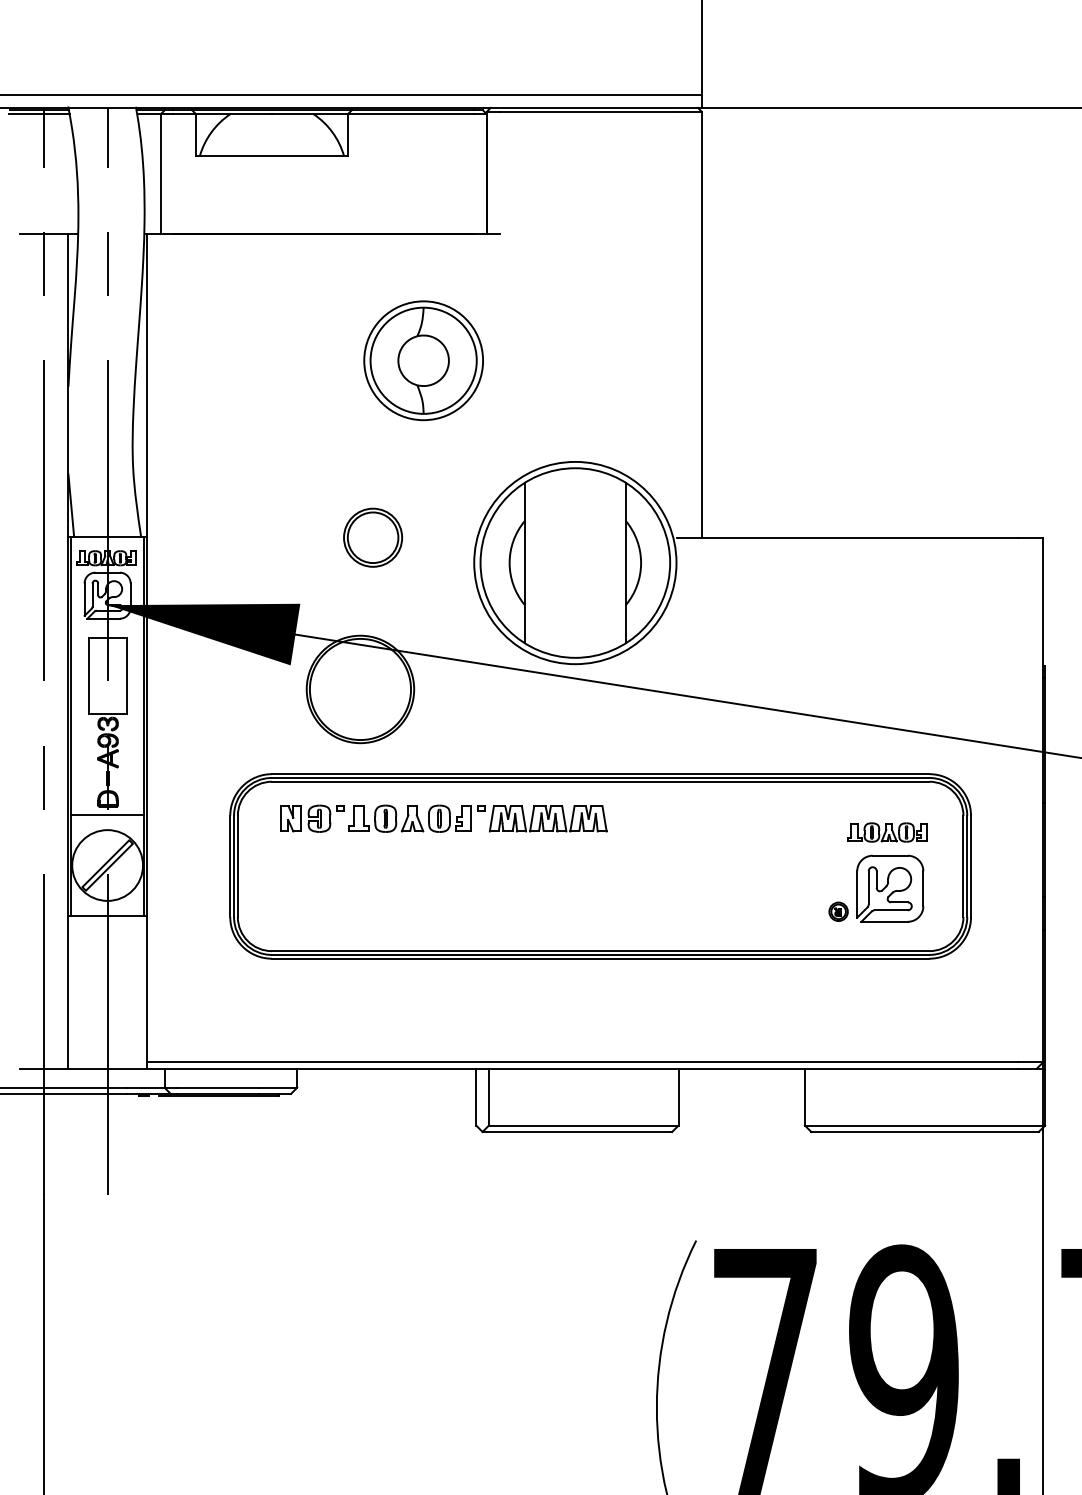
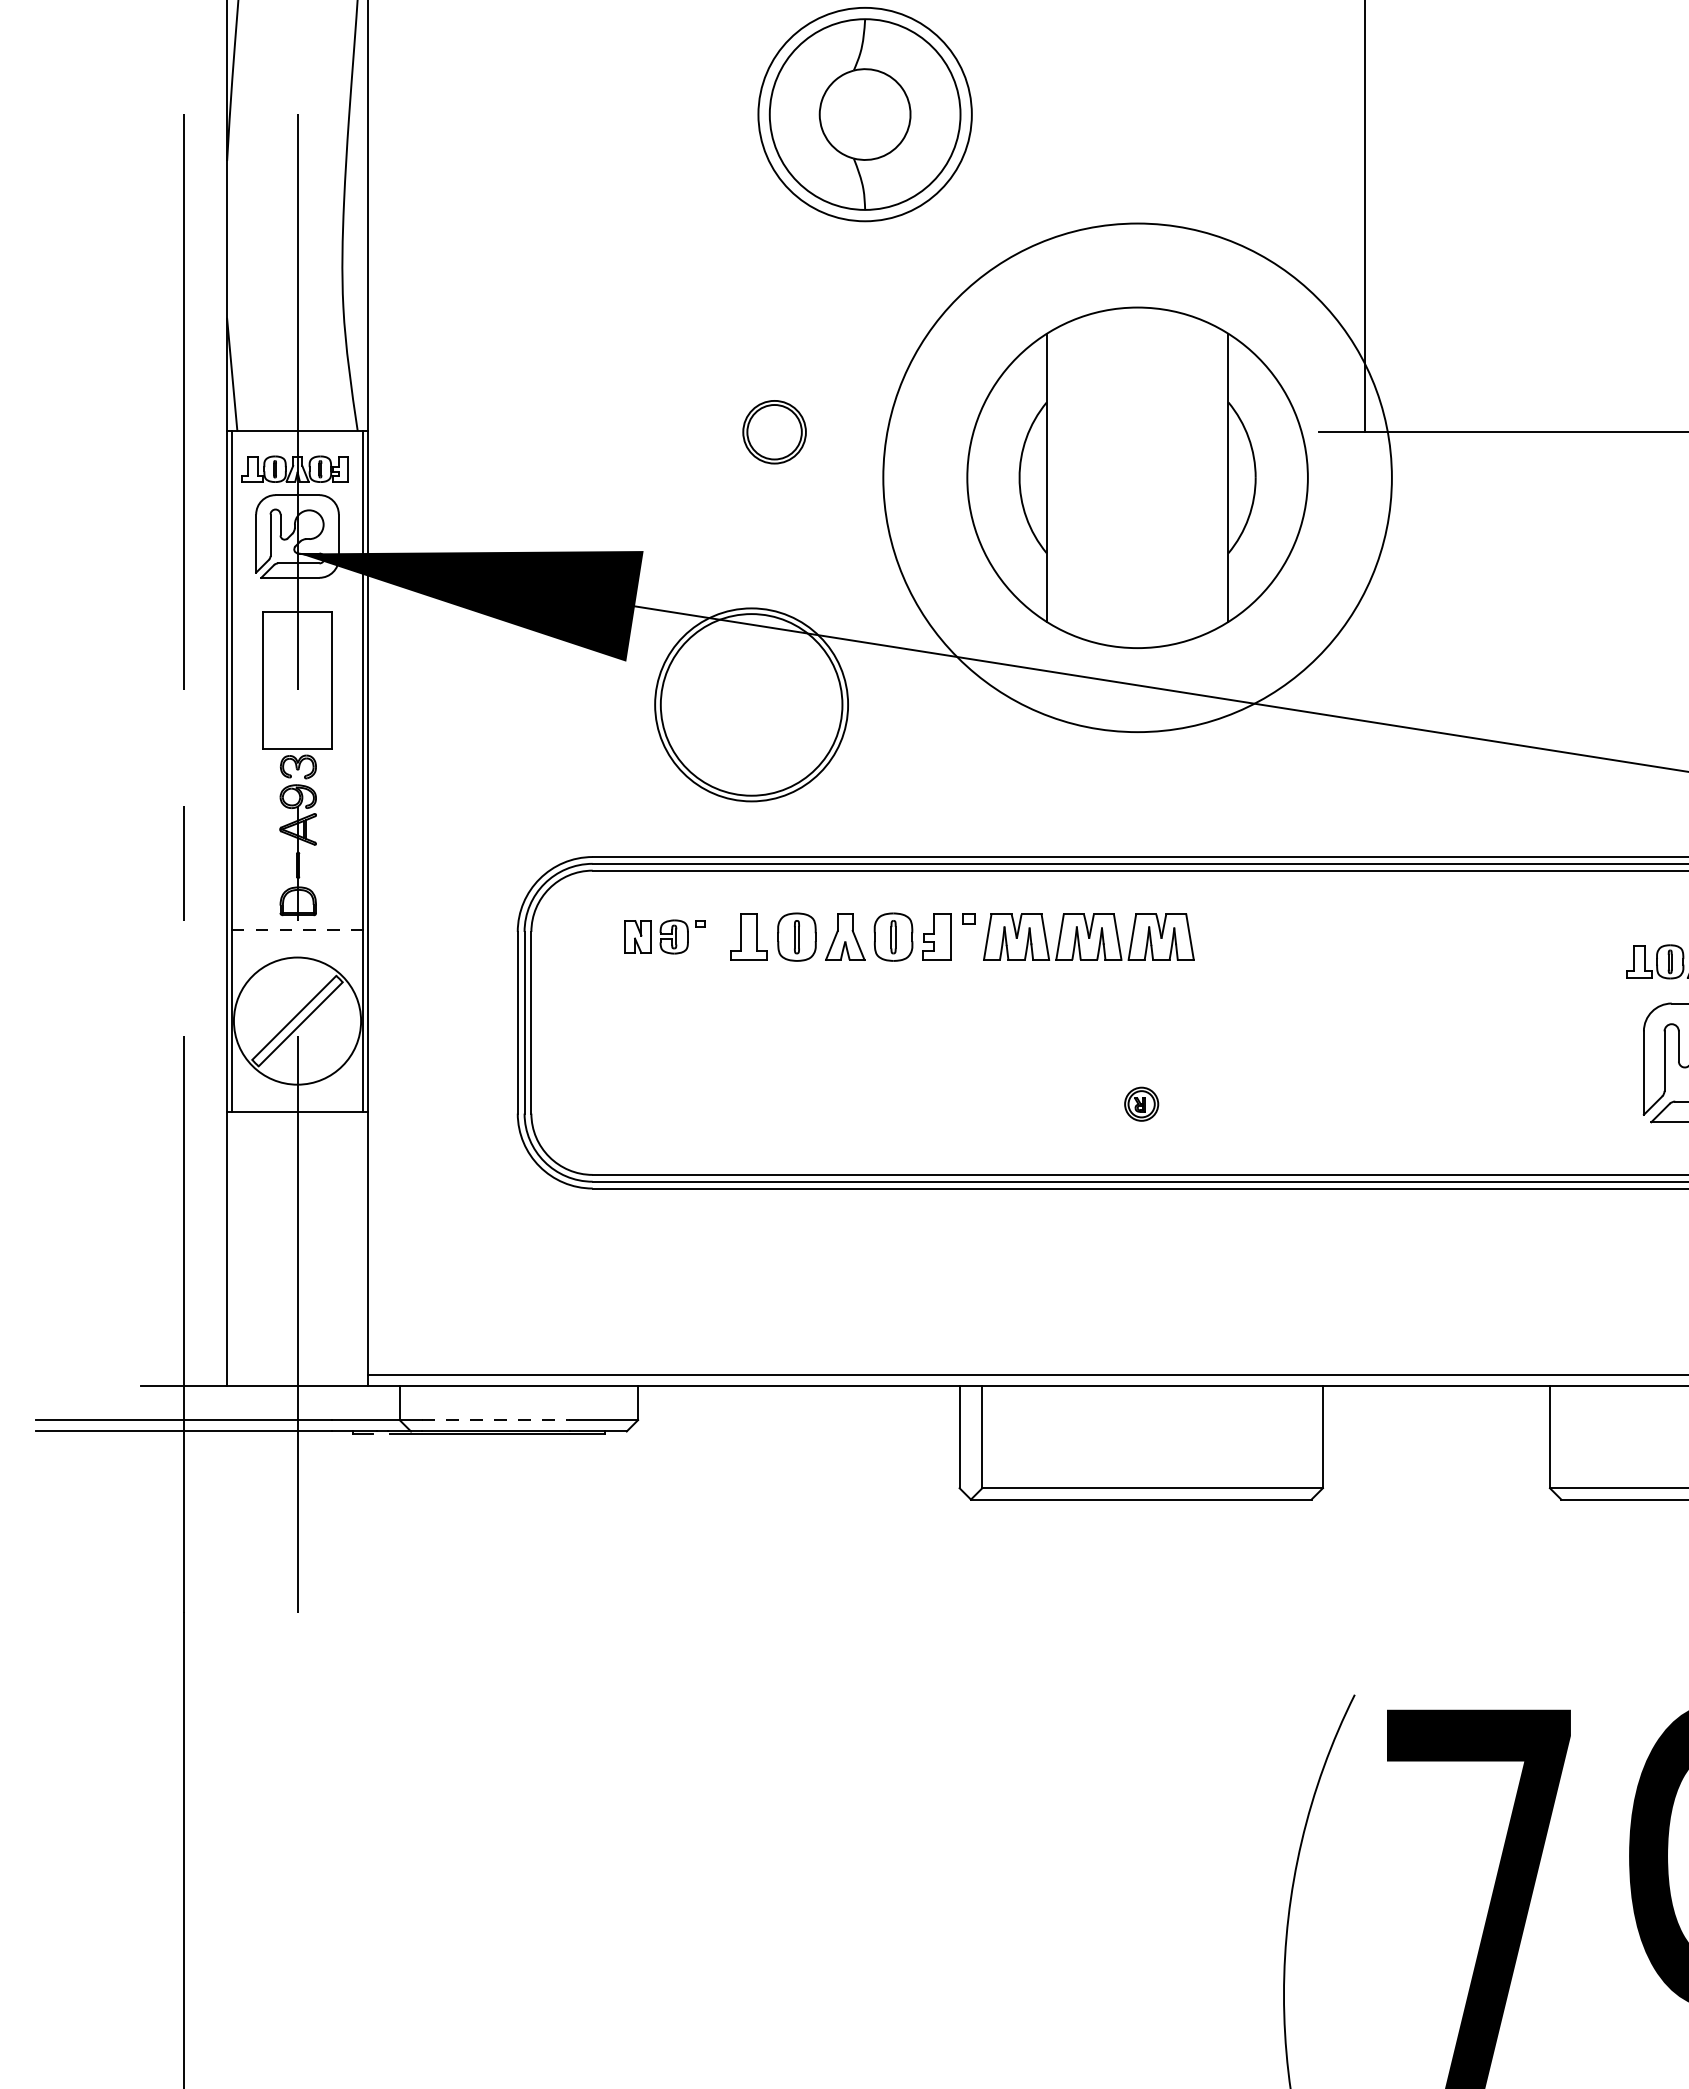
part: (373, 537) -> (775, 431), size x0.6
circle: (575, 562) -> (1137, 476), size x1.4
line: (107, 814) -> (297, 929), solid -> dashed
part: (312, 818) -> (665, 936), size x0.7
part: (838, 911) -> (1141, 1103), moved
line: (218, 1087) -> (496, 1419), solid -> dashed

